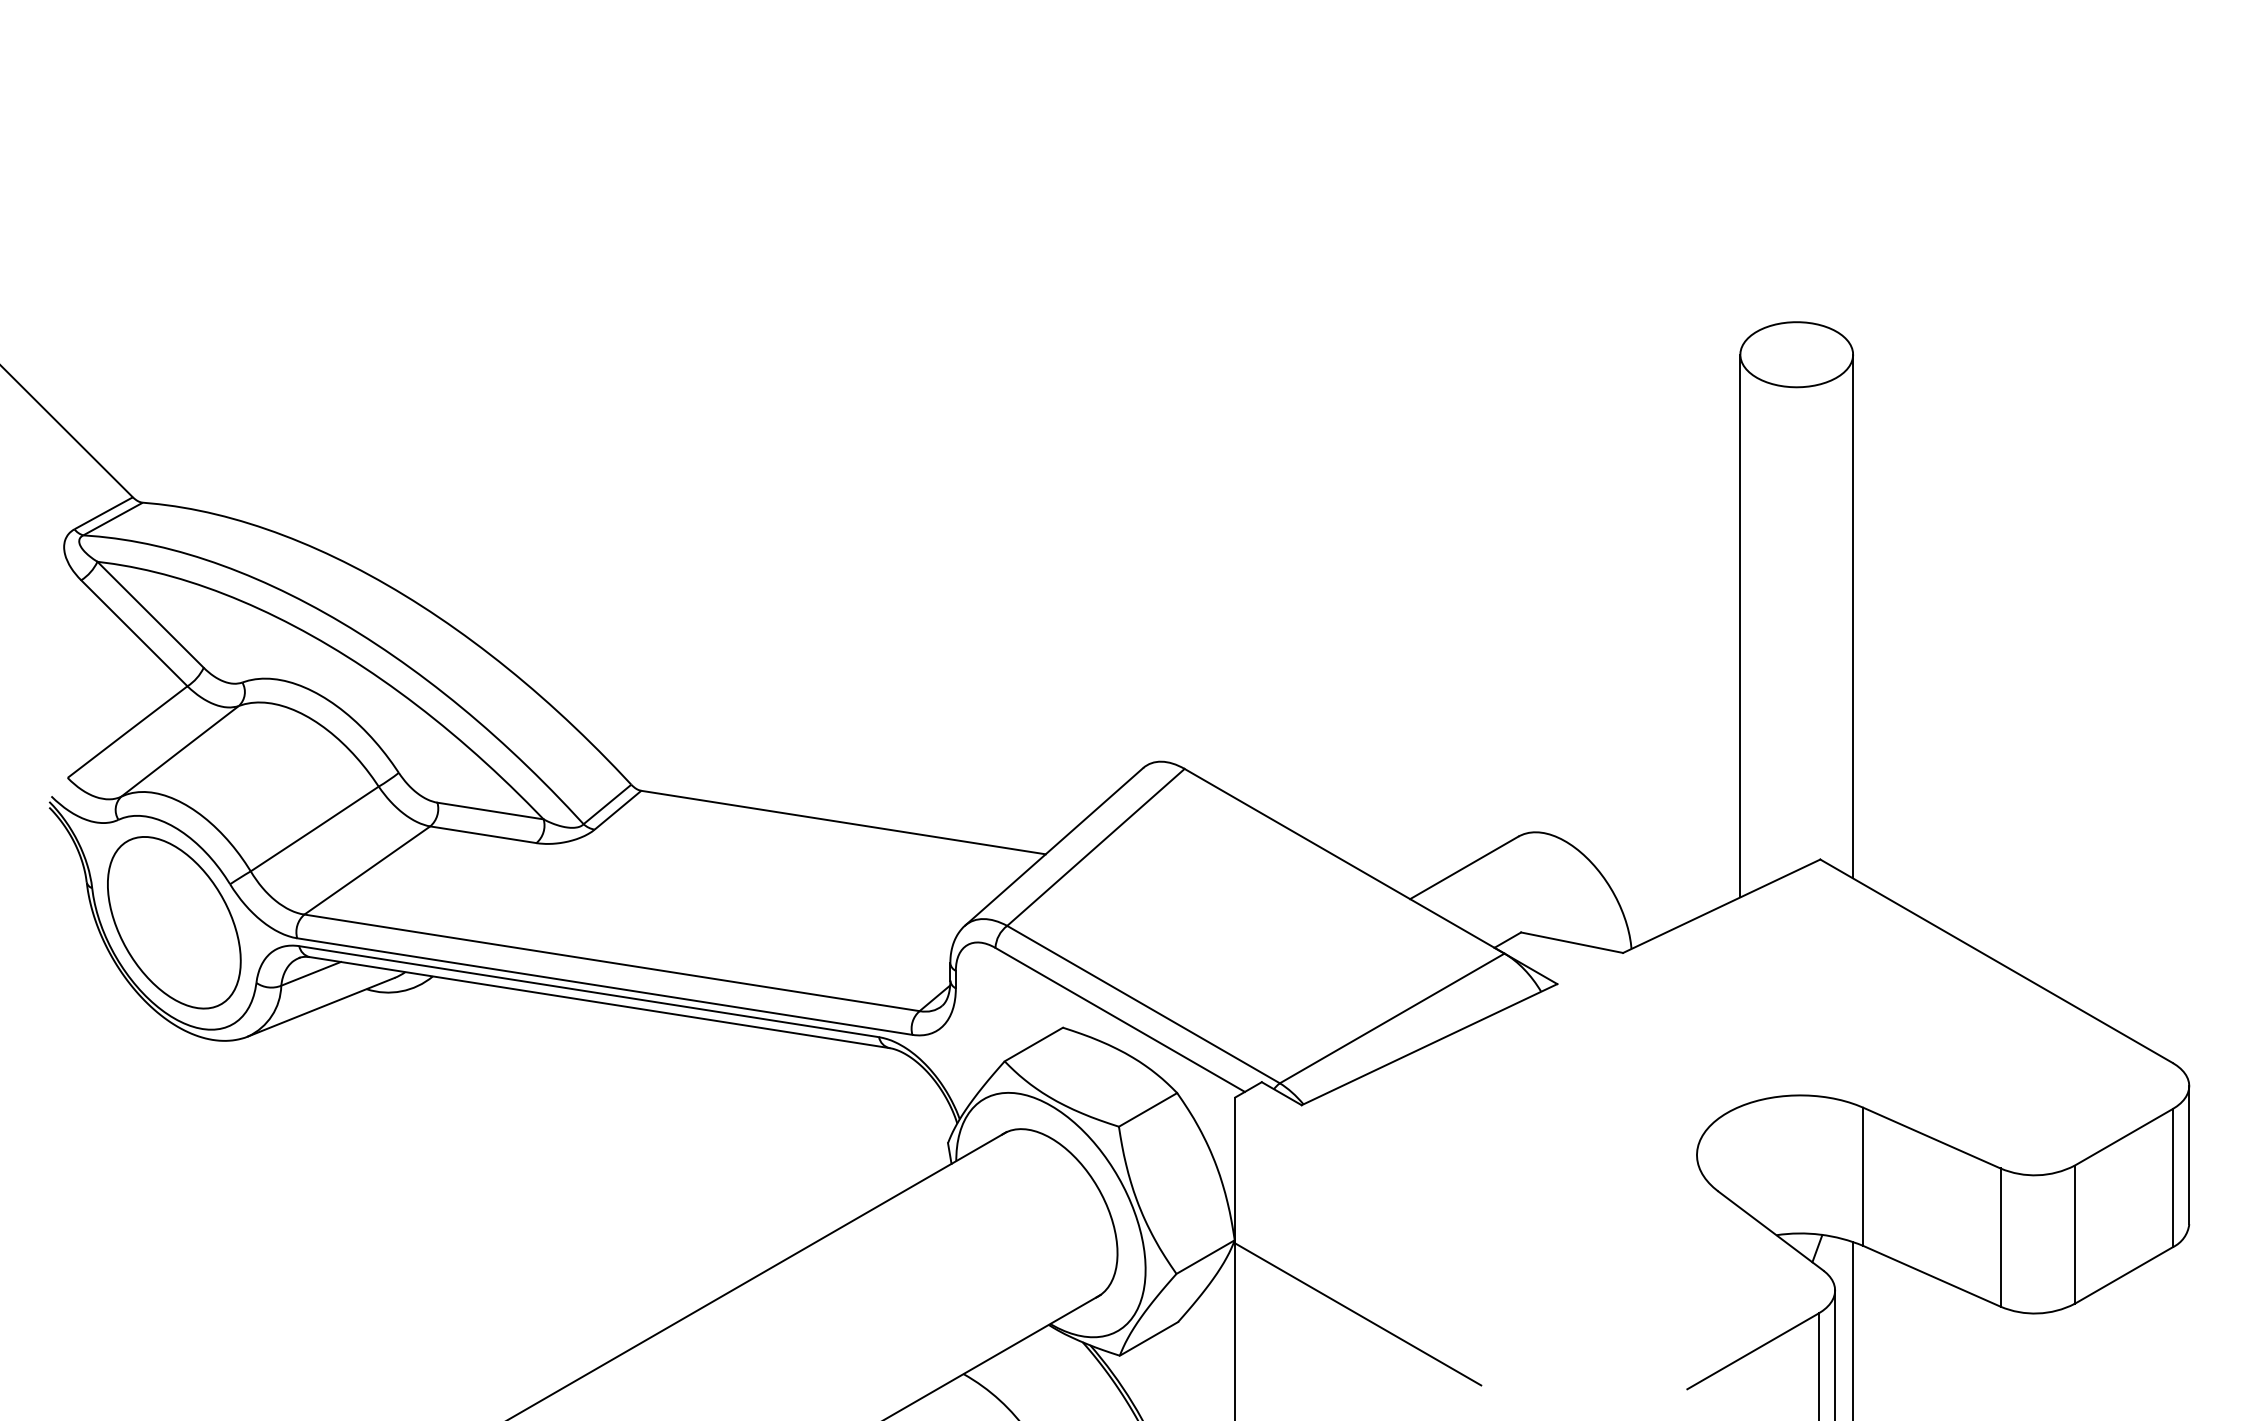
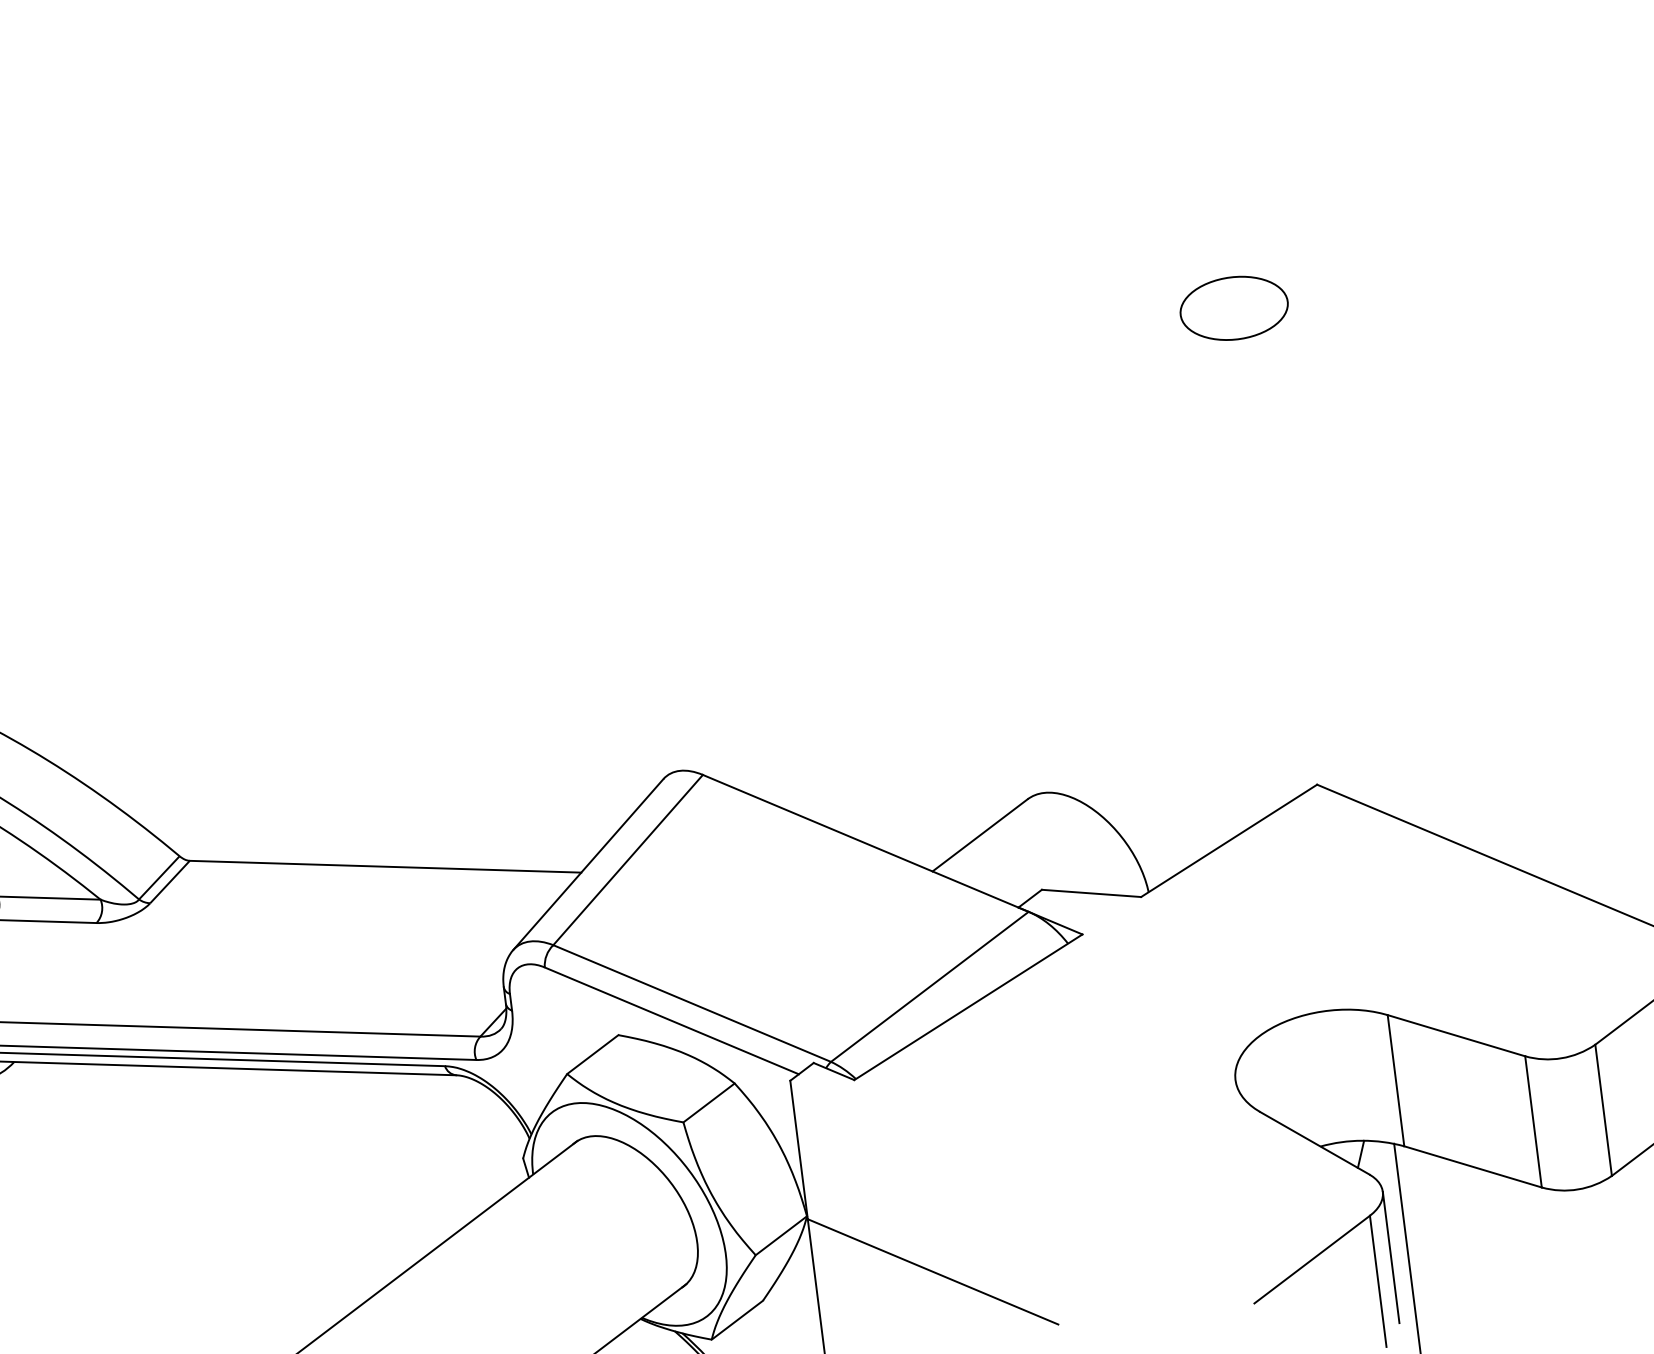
line: (1853, 616) -> (1319, 550), removed
line: (1740, 625) -> (1213, 572), removed

